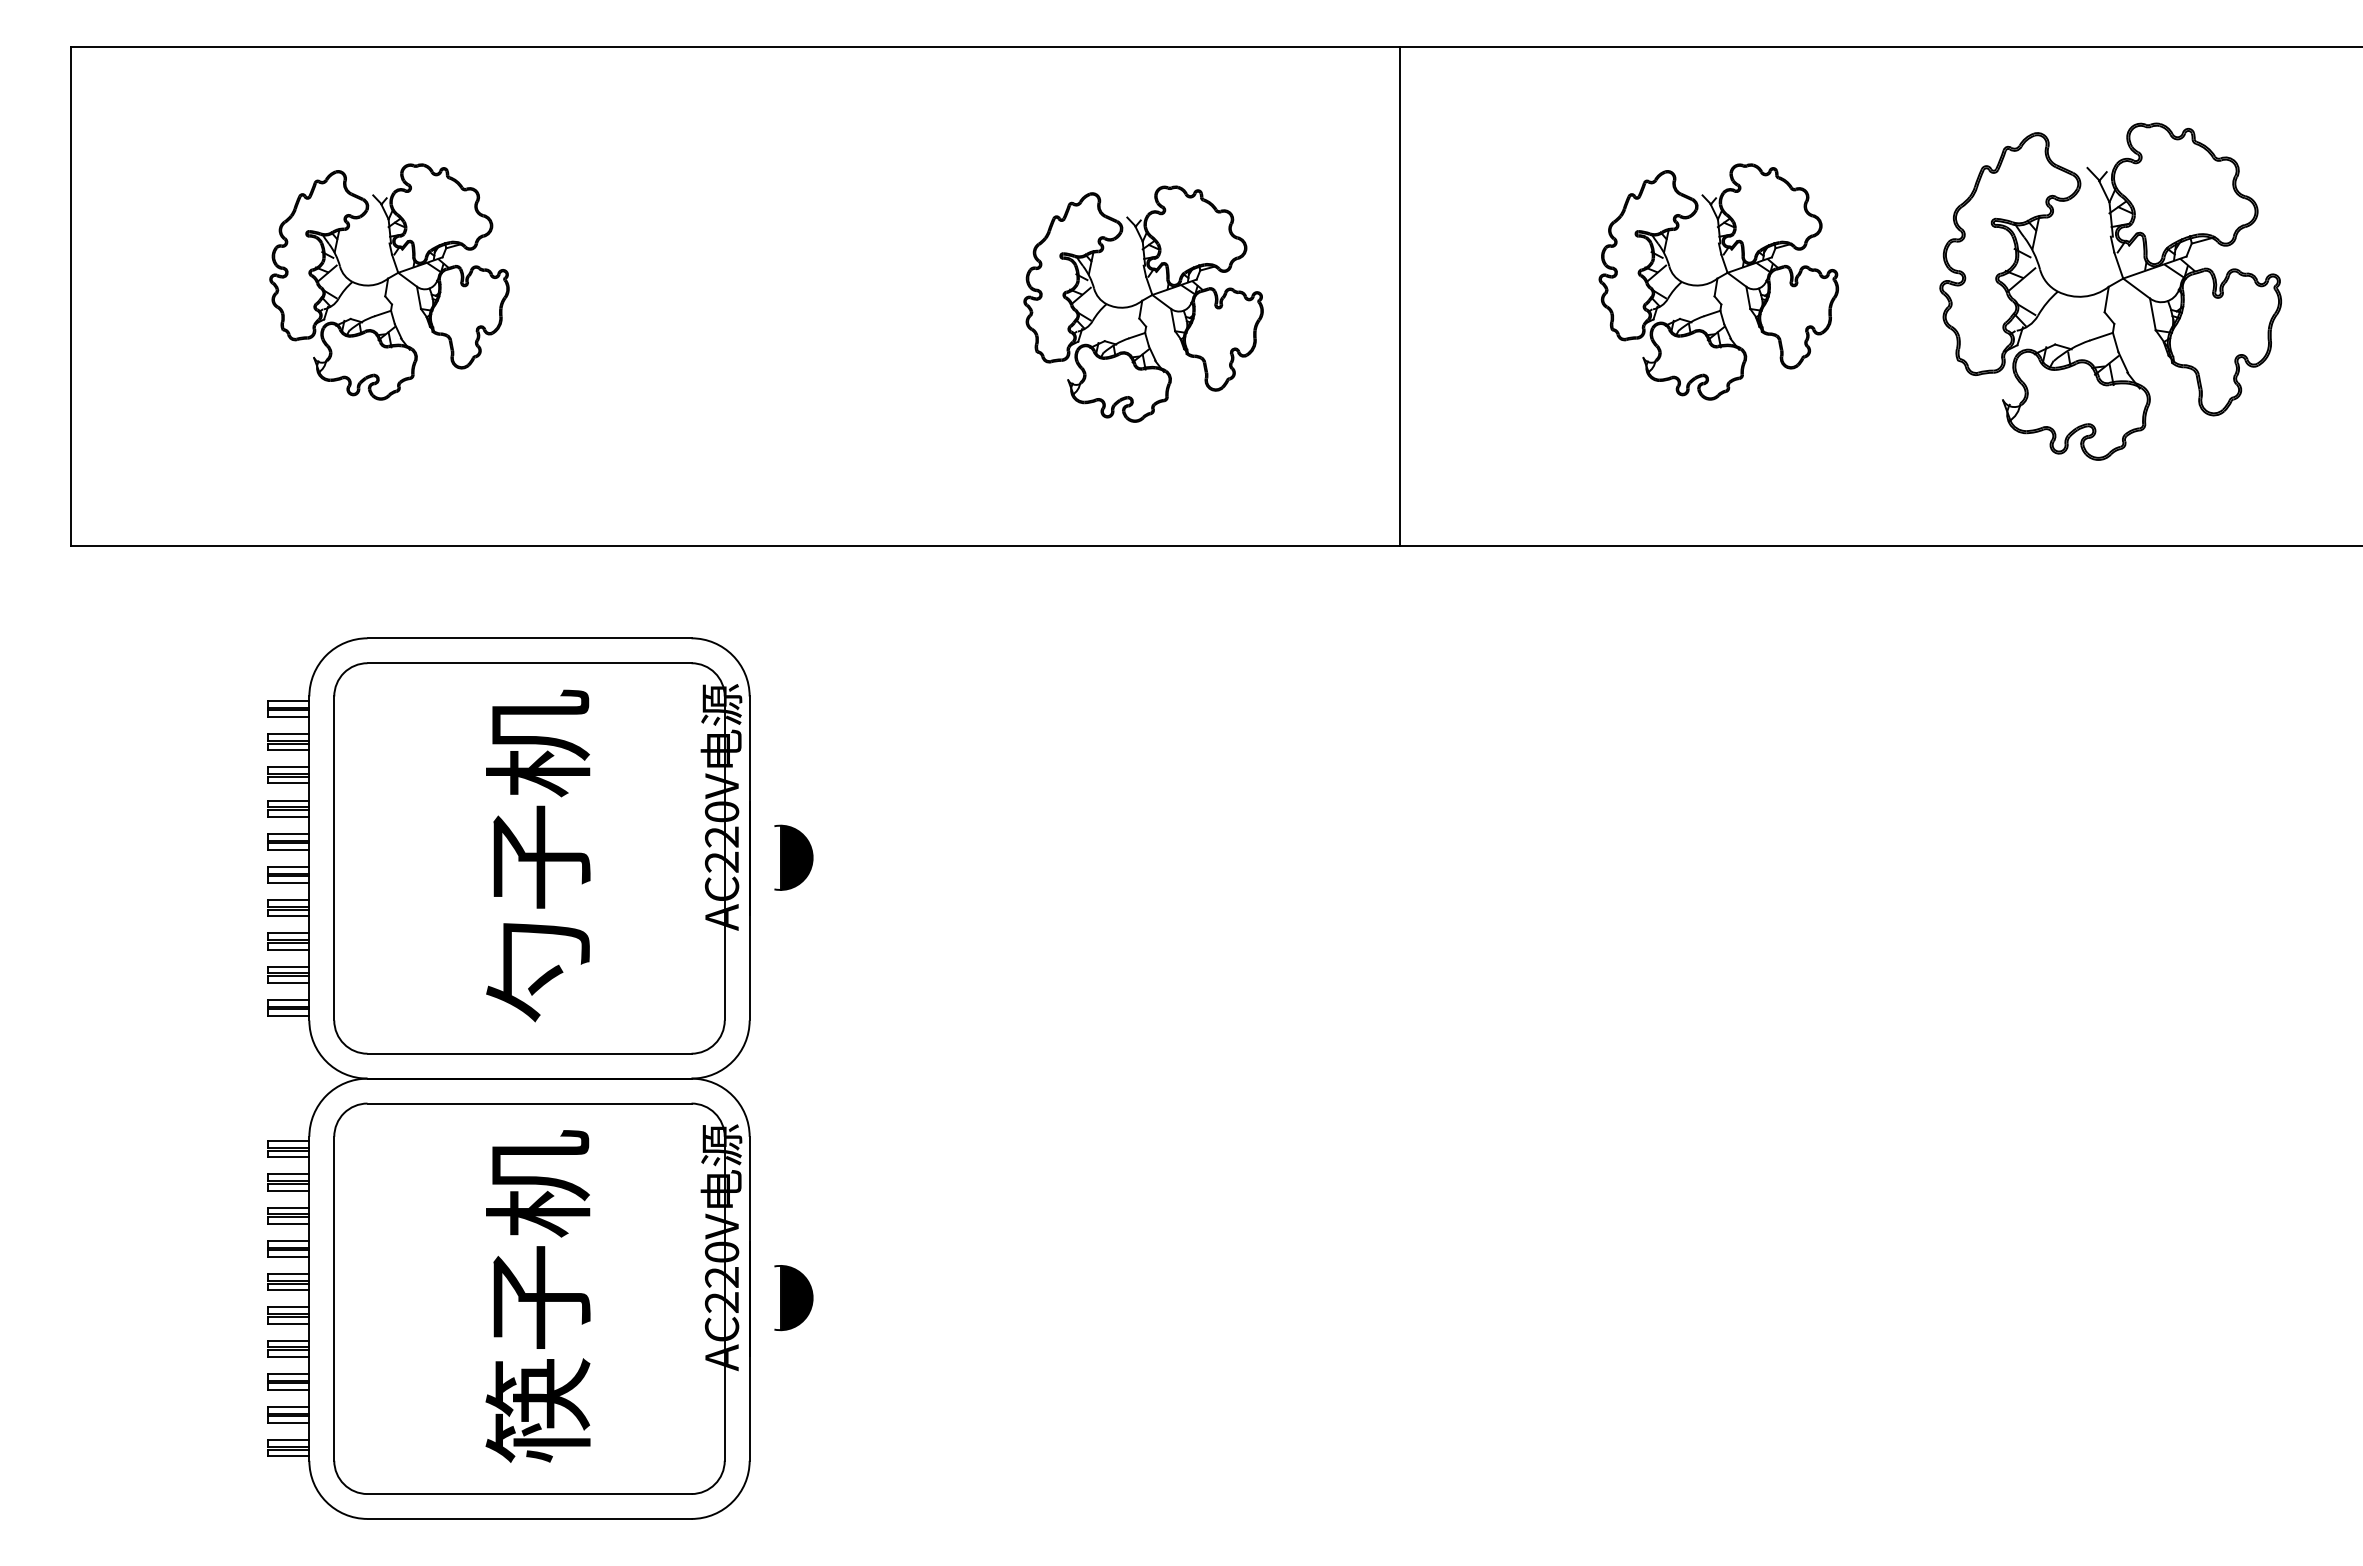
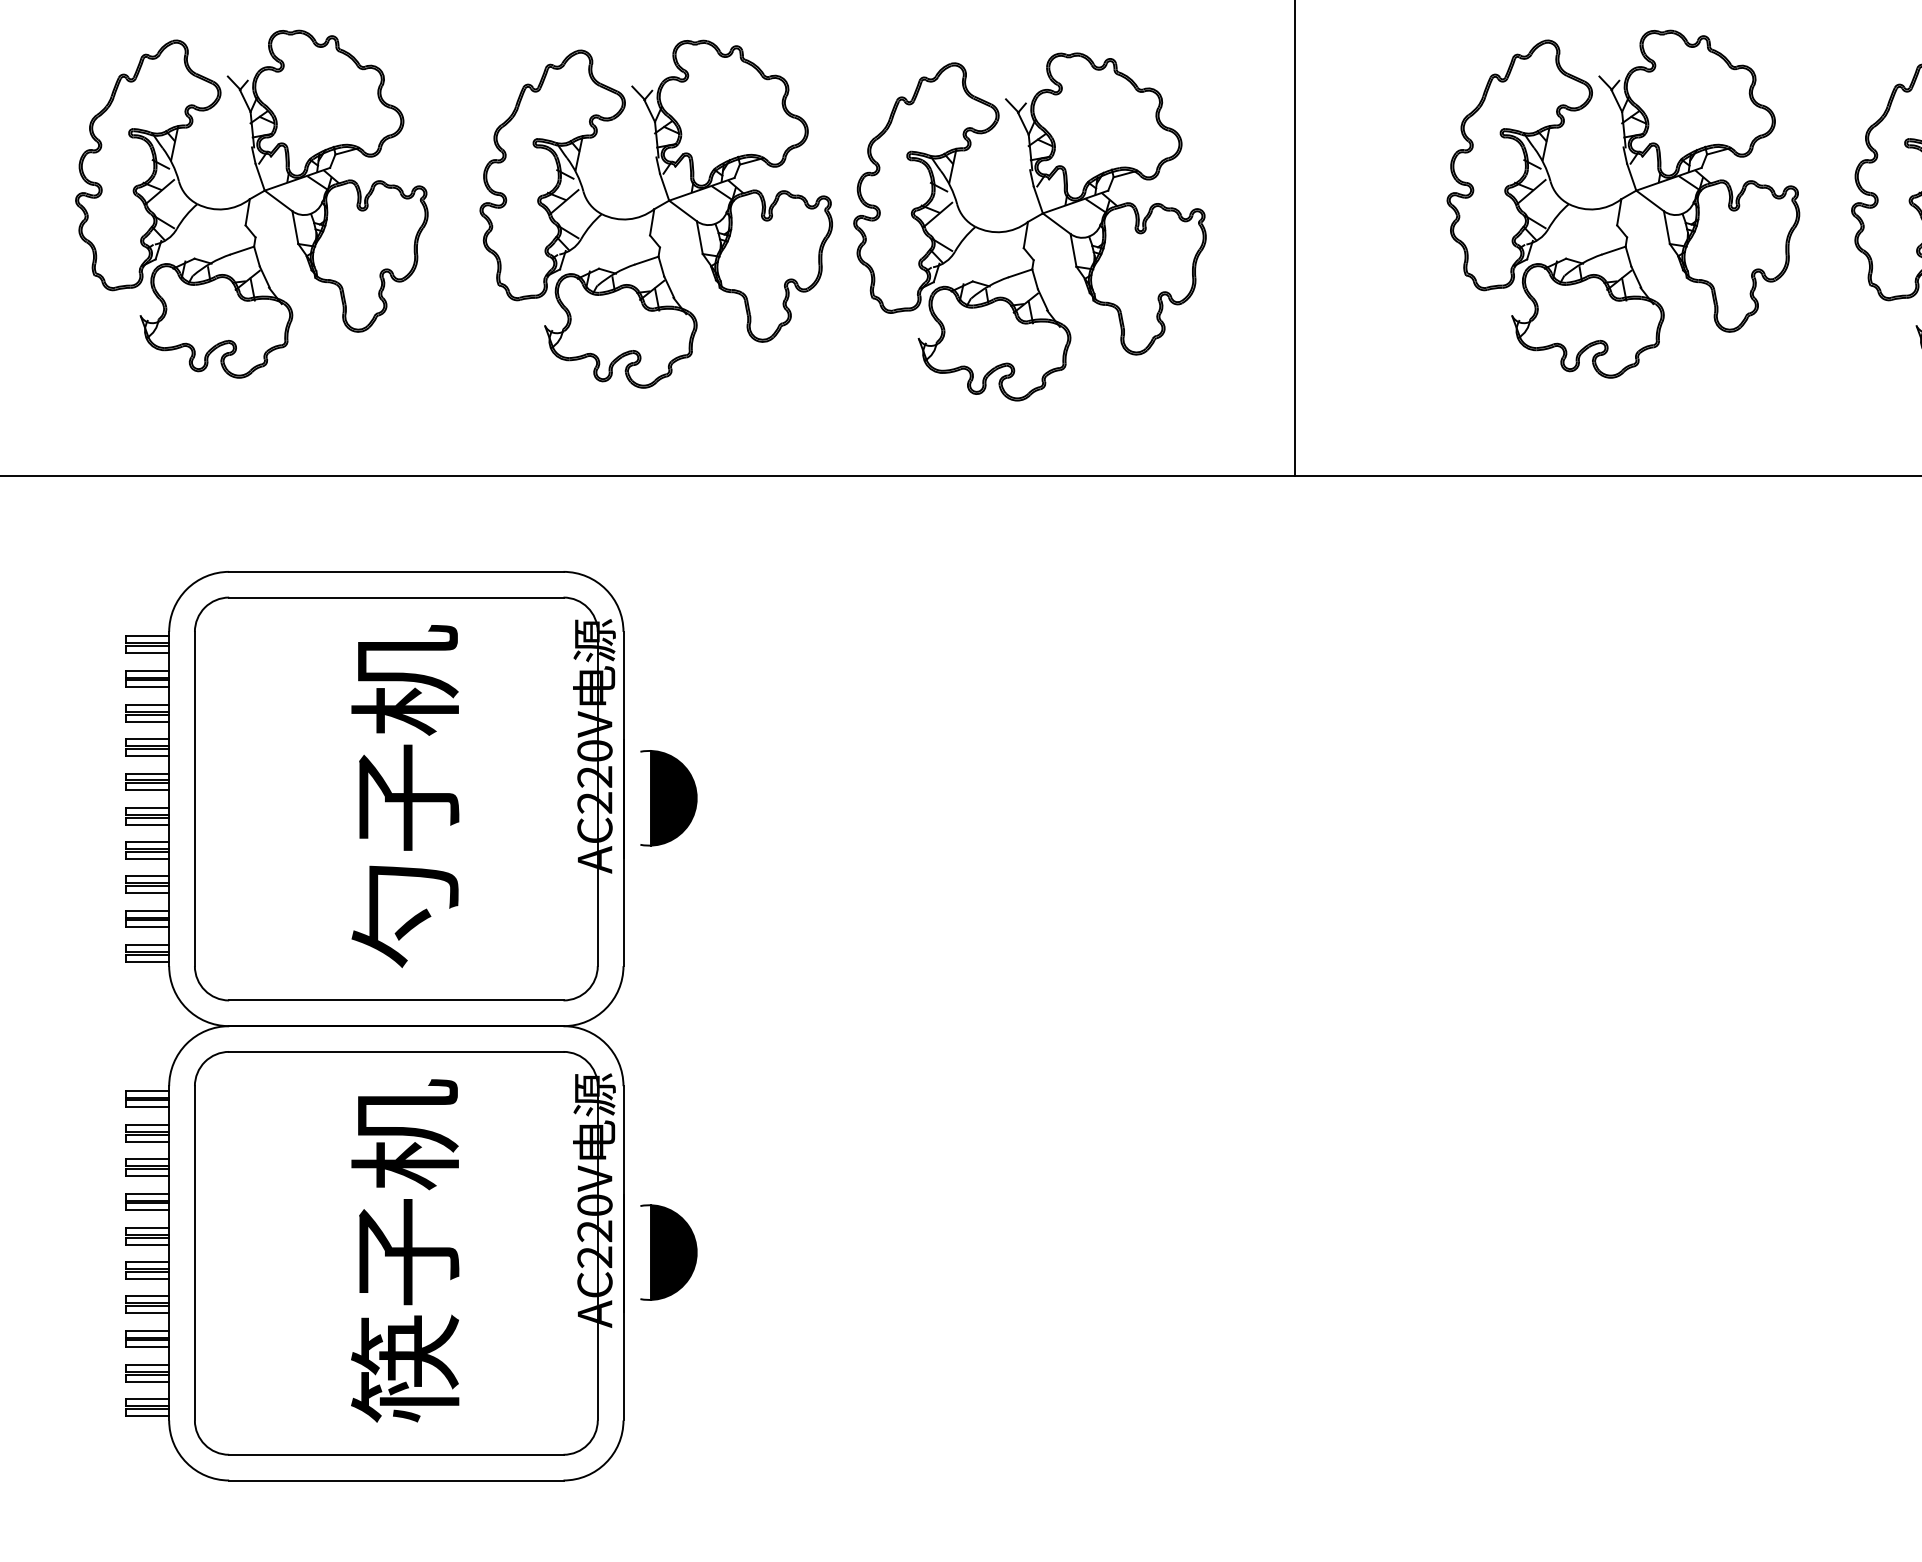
part: (389, 281) -> (251, 203), size x1.43
part: (1718, 281) -> (1623, 203), size x1.43
part: (781, 291) -> (656, 214), added
part: (1143, 304) -> (1029, 227), size x1.43
part: (793, 857) -> (668, 798), size x1.43
part: (793, 1297) -> (668, 1252), size x1.43

